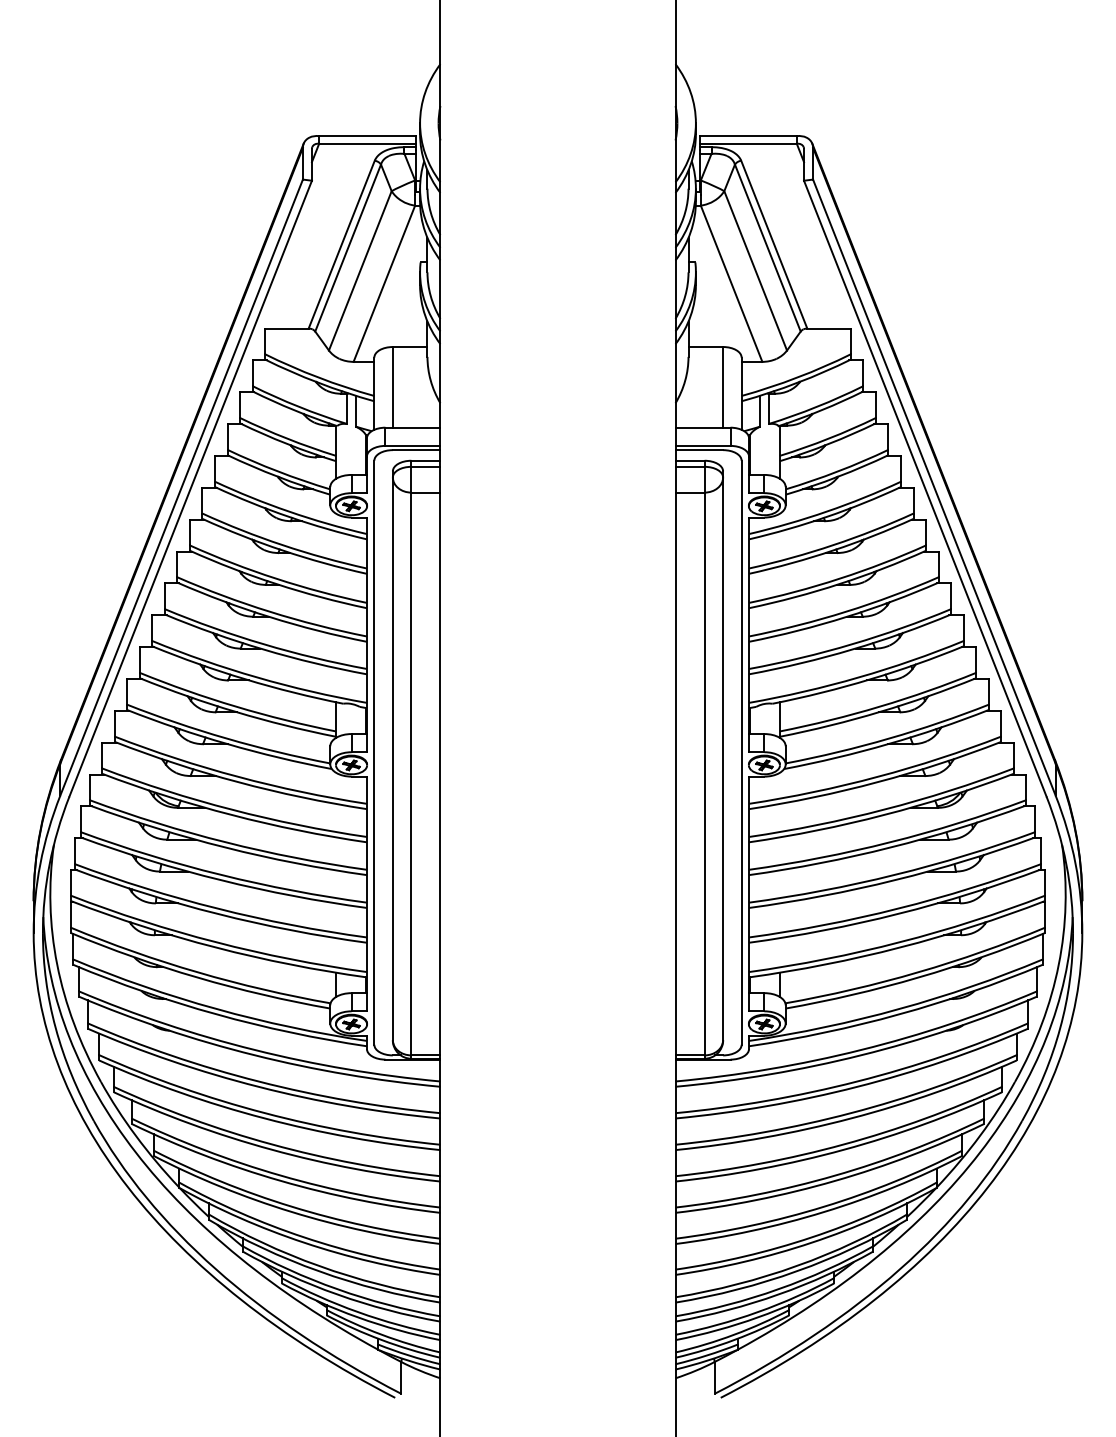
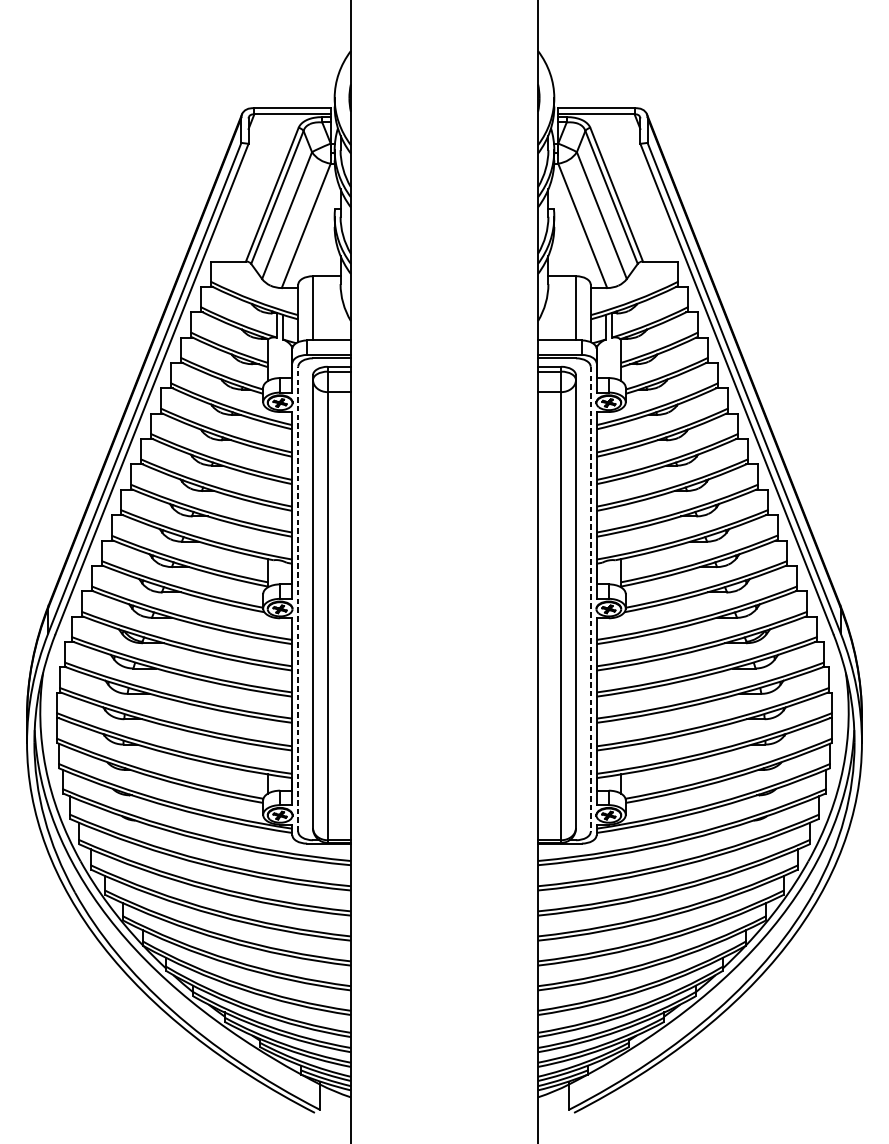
line: (374, 752) -> (298, 599), solid -> dashed
line: (741, 753) -> (590, 599), solid -> dashed

